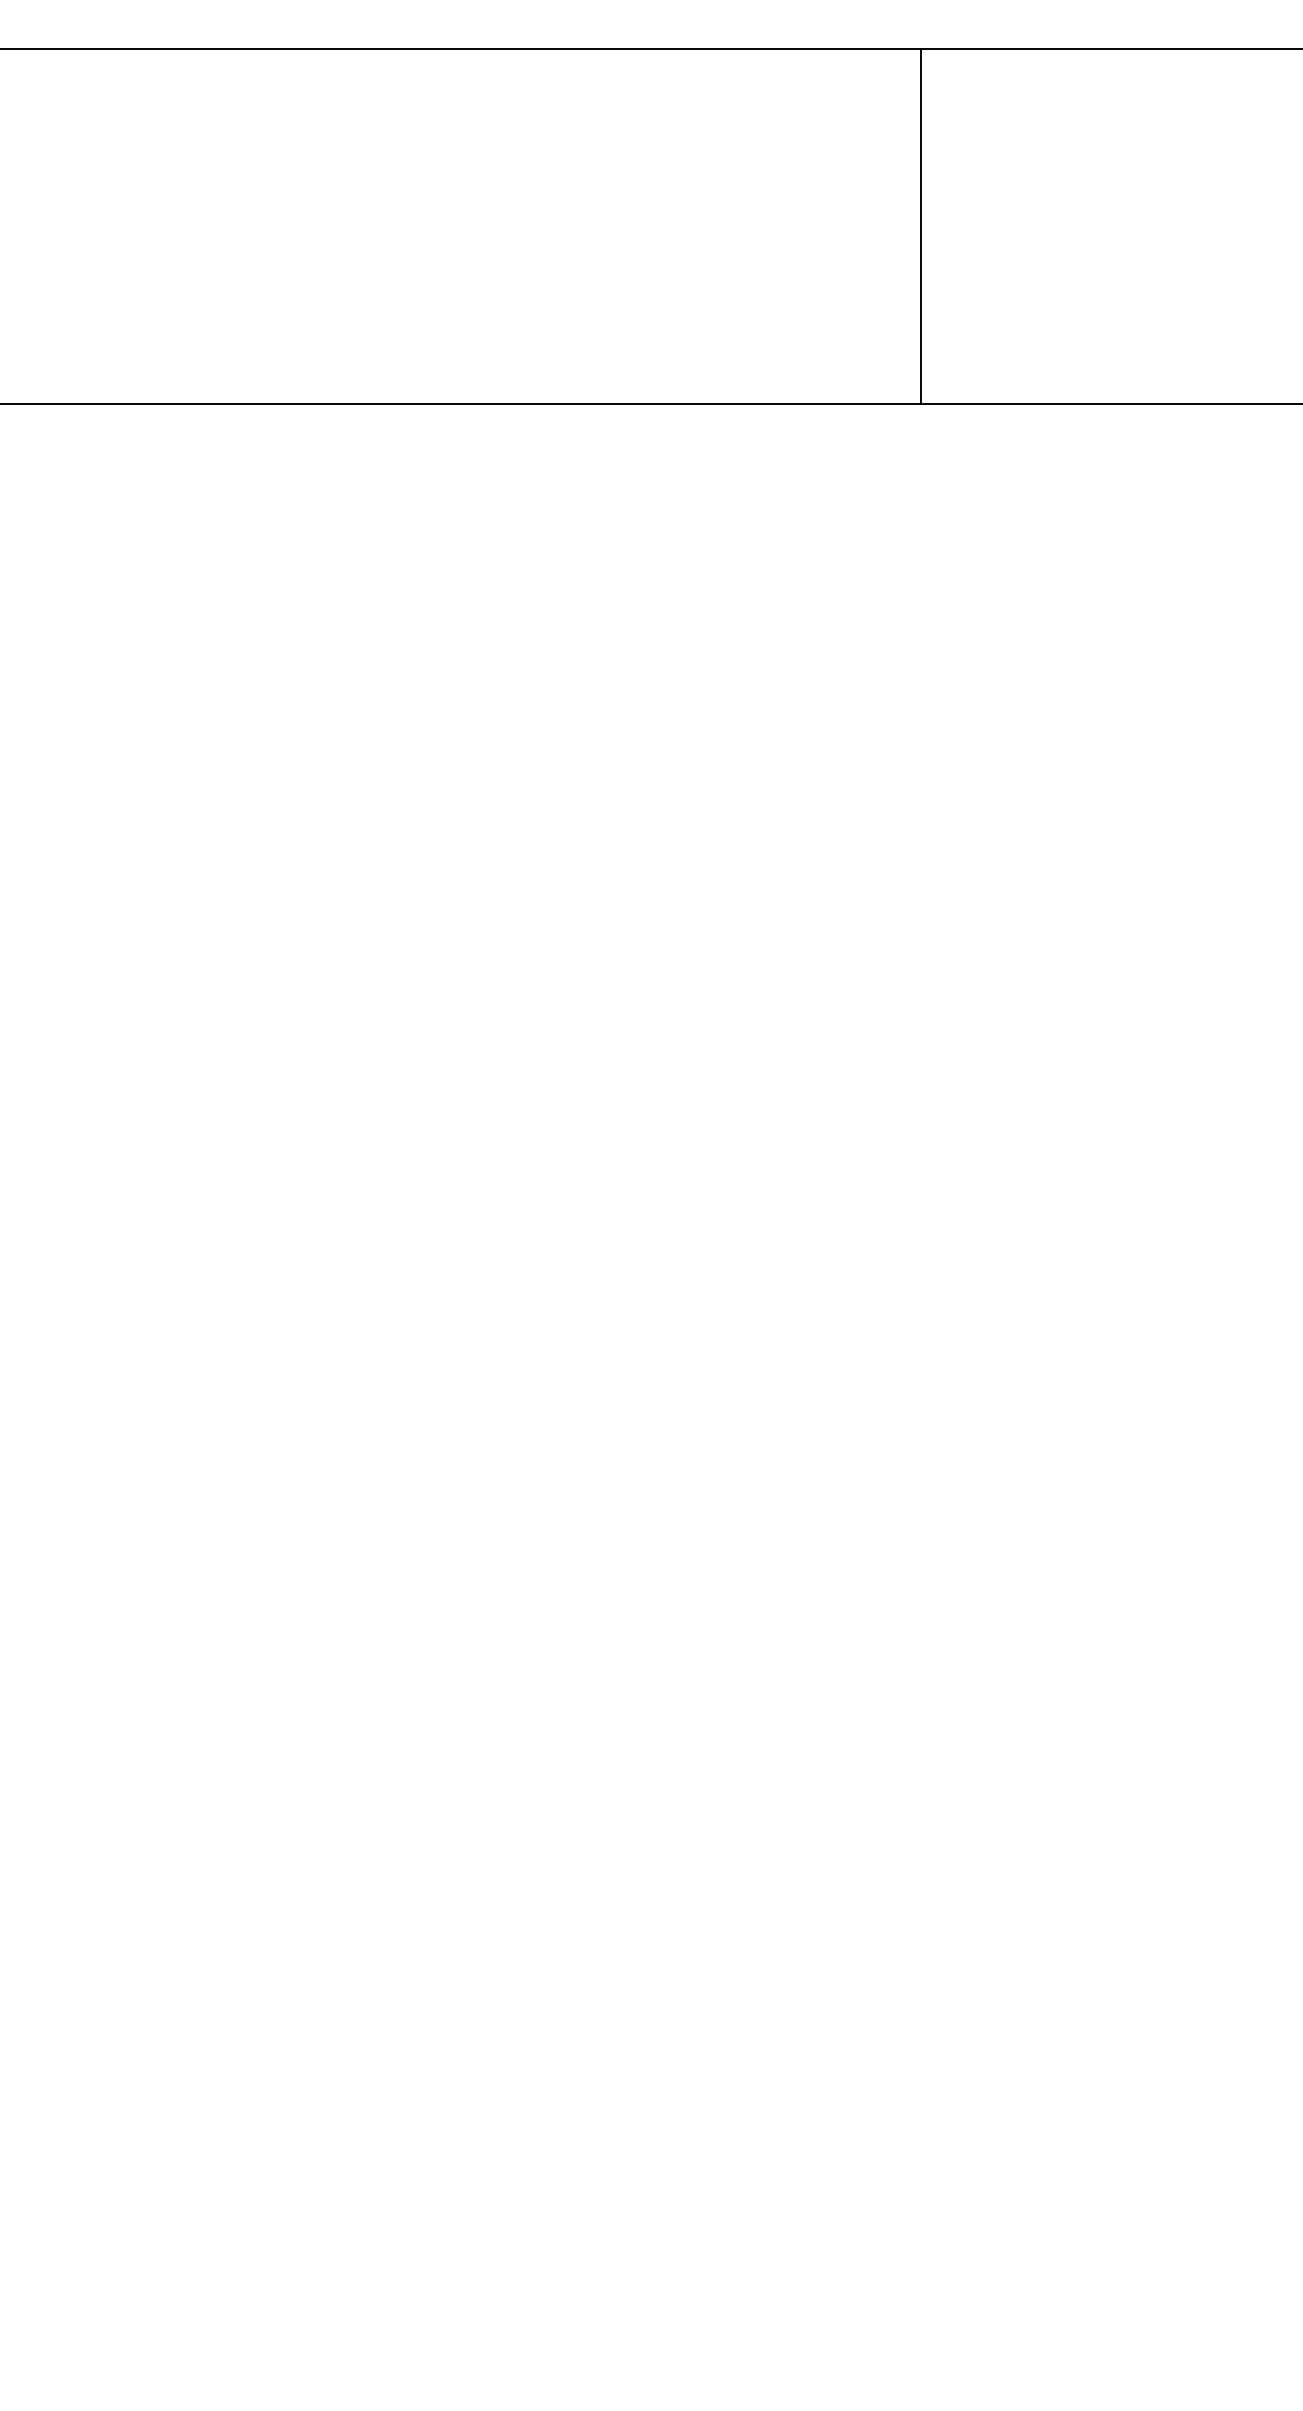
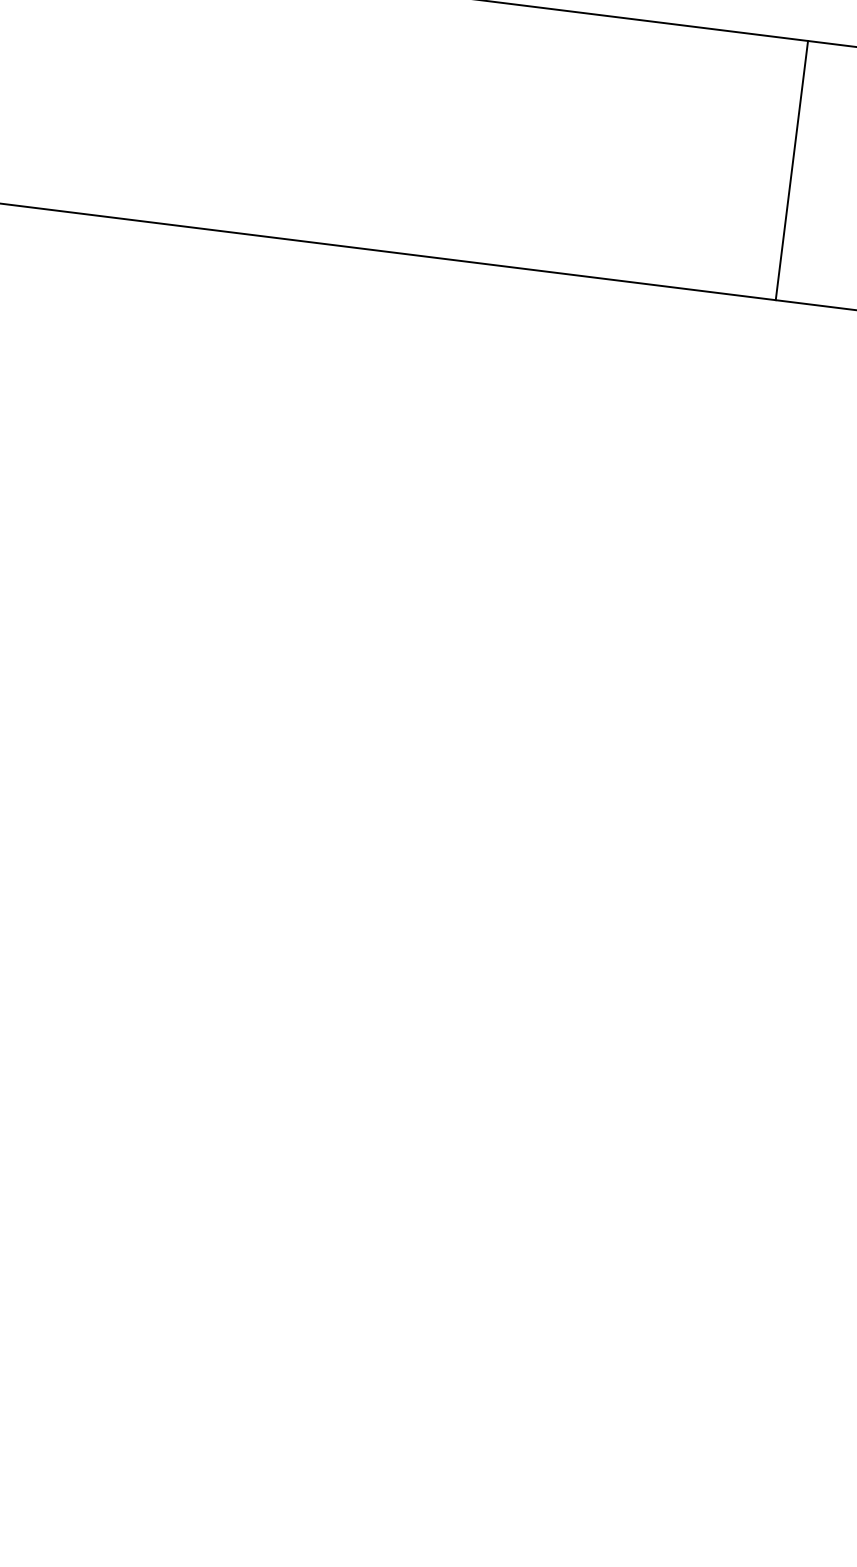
line: (921, 226) -> (792, 170), moved

